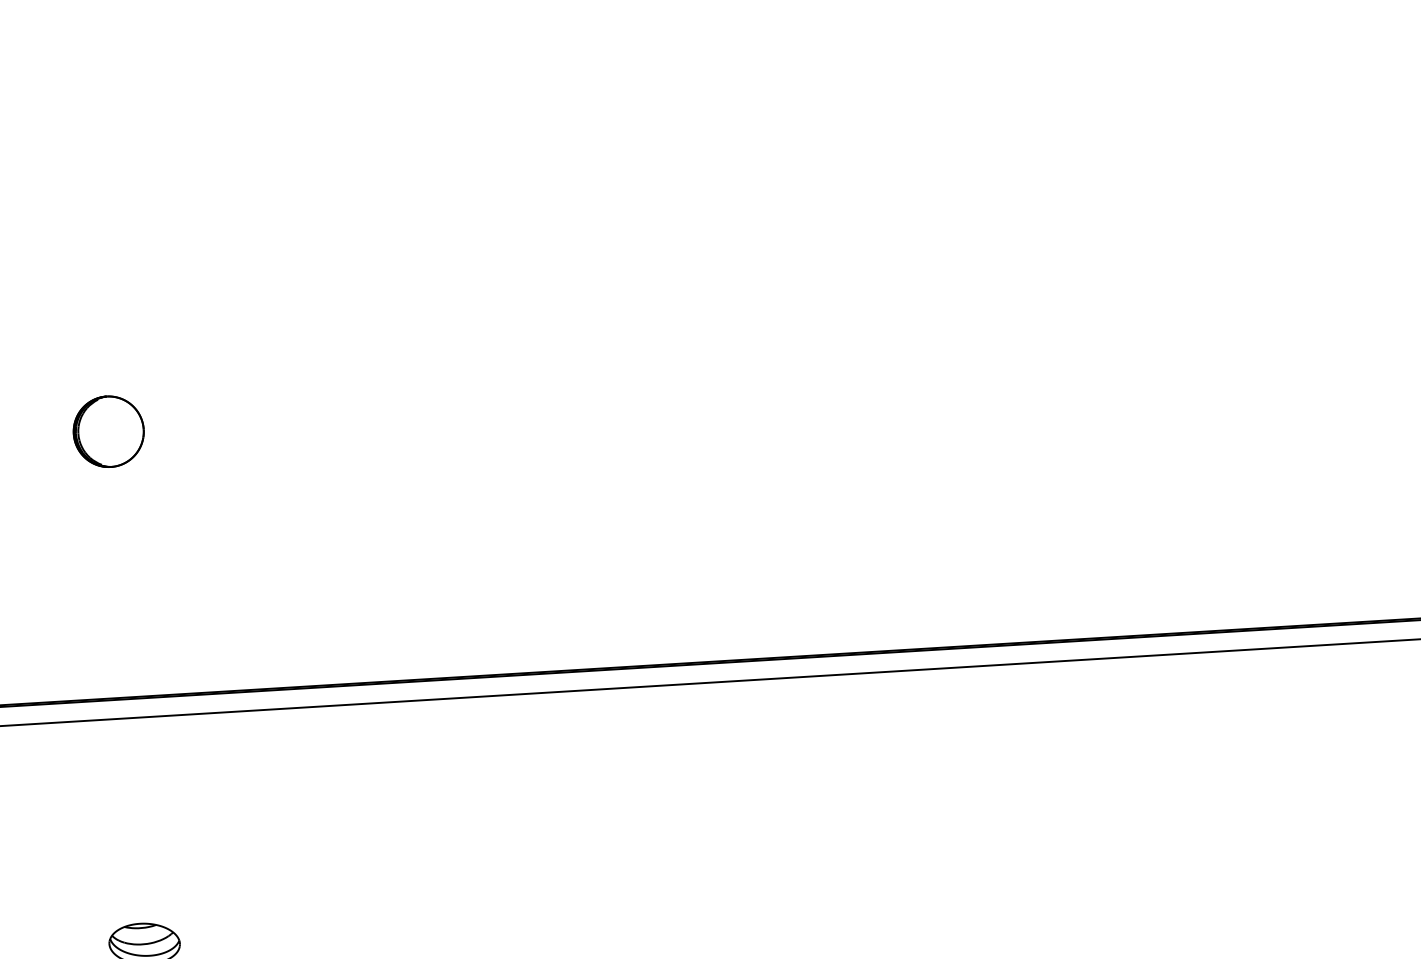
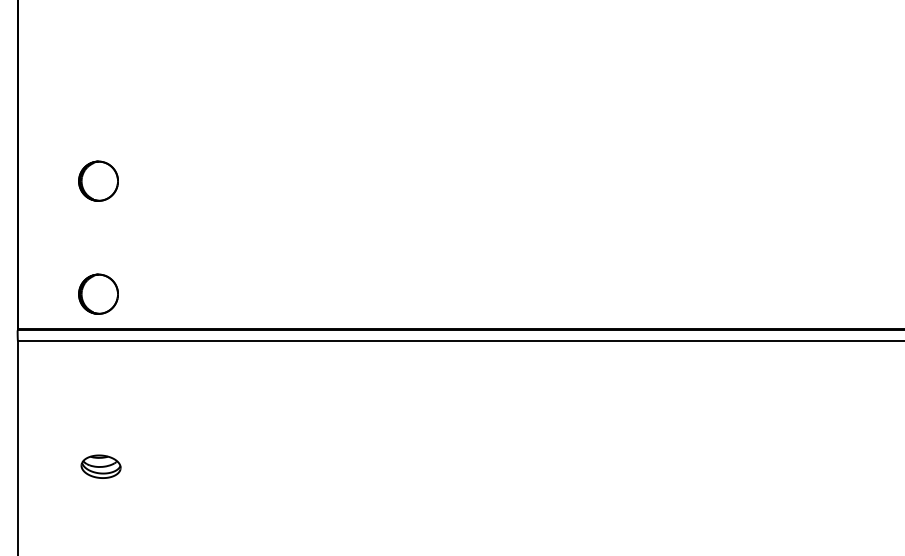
part: (120, 633) -> (98, 293), added

